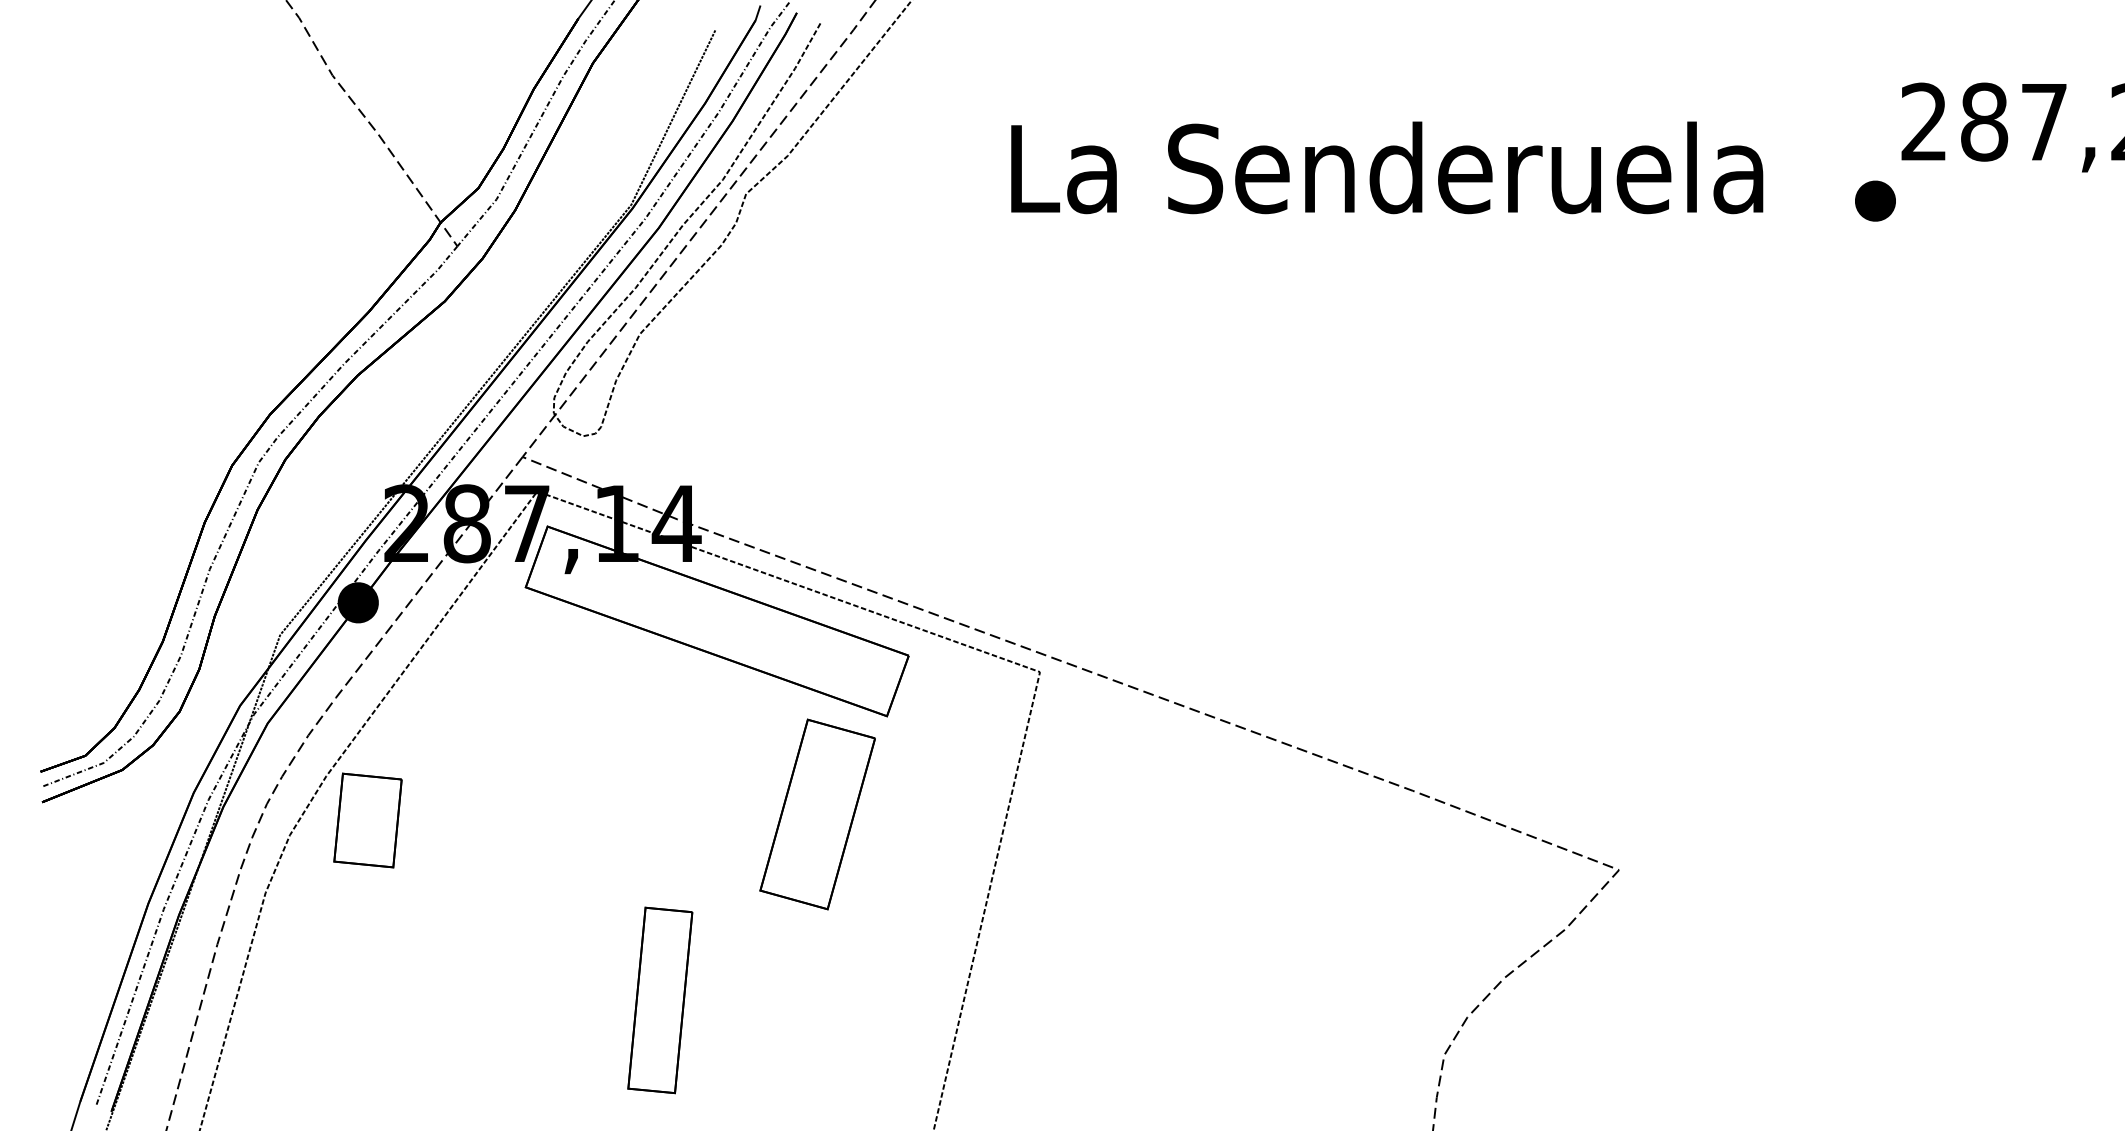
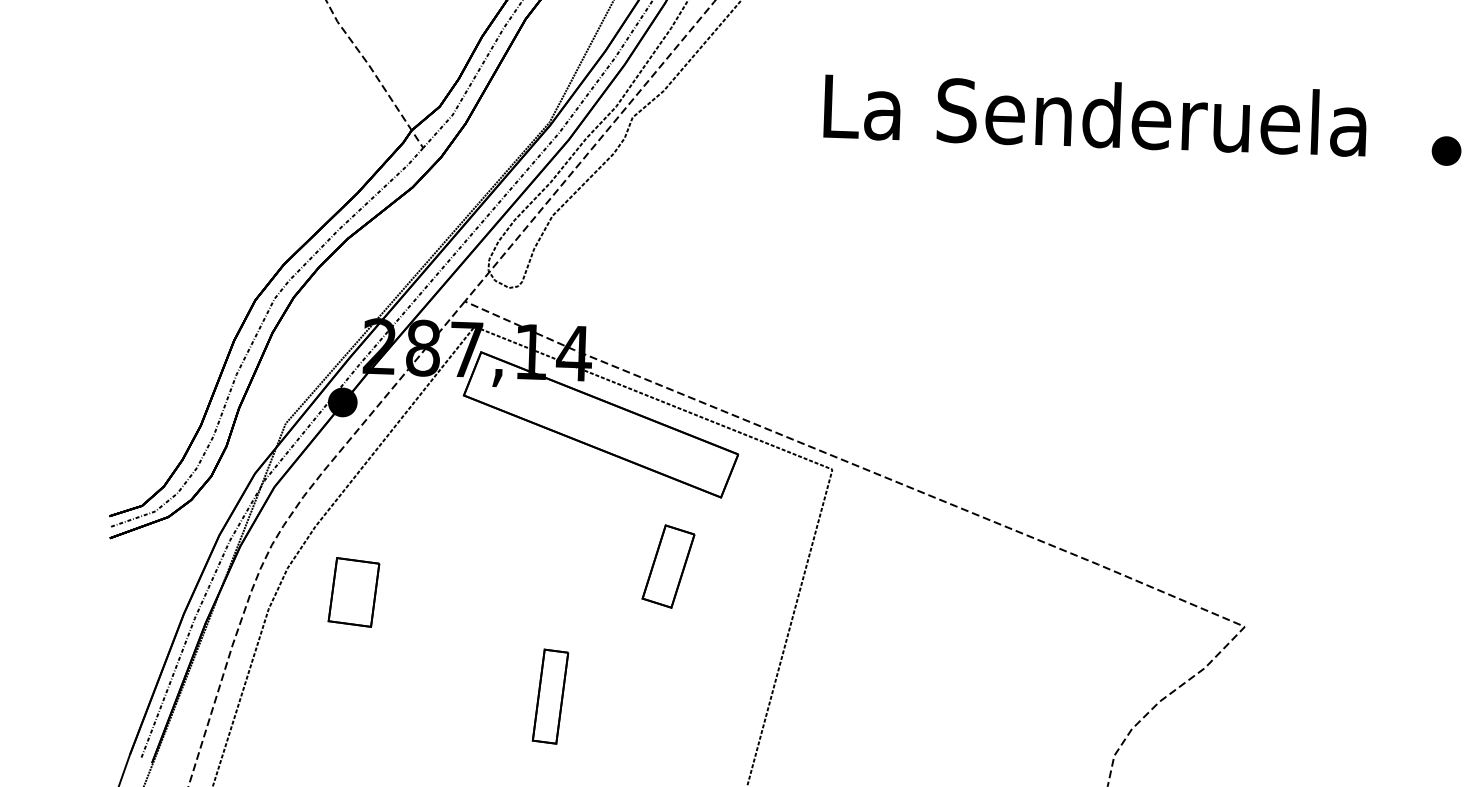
part: (817, 814) -> (668, 566), size x0.6
part: (367, 820) -> (353, 592), moved
part: (660, 1000) -> (550, 696), size x0.7

